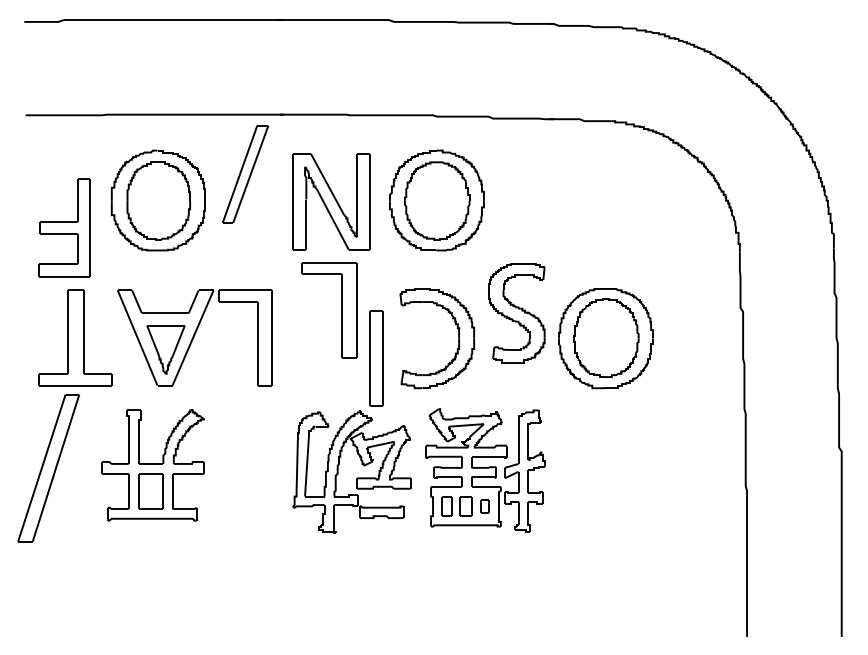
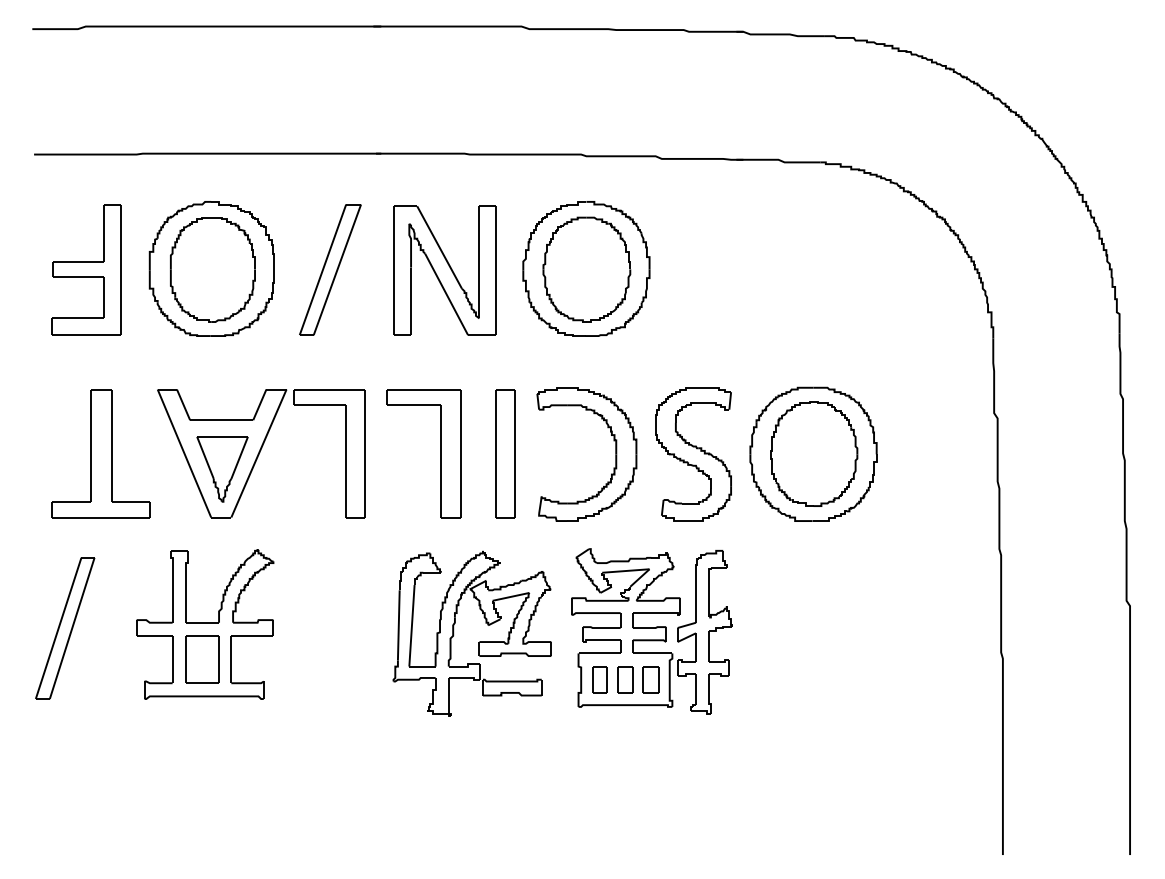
part: (245, 174) -> (330, 269), moved
part: (64, 227) -> (86, 269), moved
part: (341, 310) -> (440, 453), moved
part: (516, 313) -> (693, 454), moved
part: (376, 358) -> (505, 453), moved
part: (49, 468) -> (65, 628), size x0.71
part: (484, 506) -> (650, 679), size x1.43

